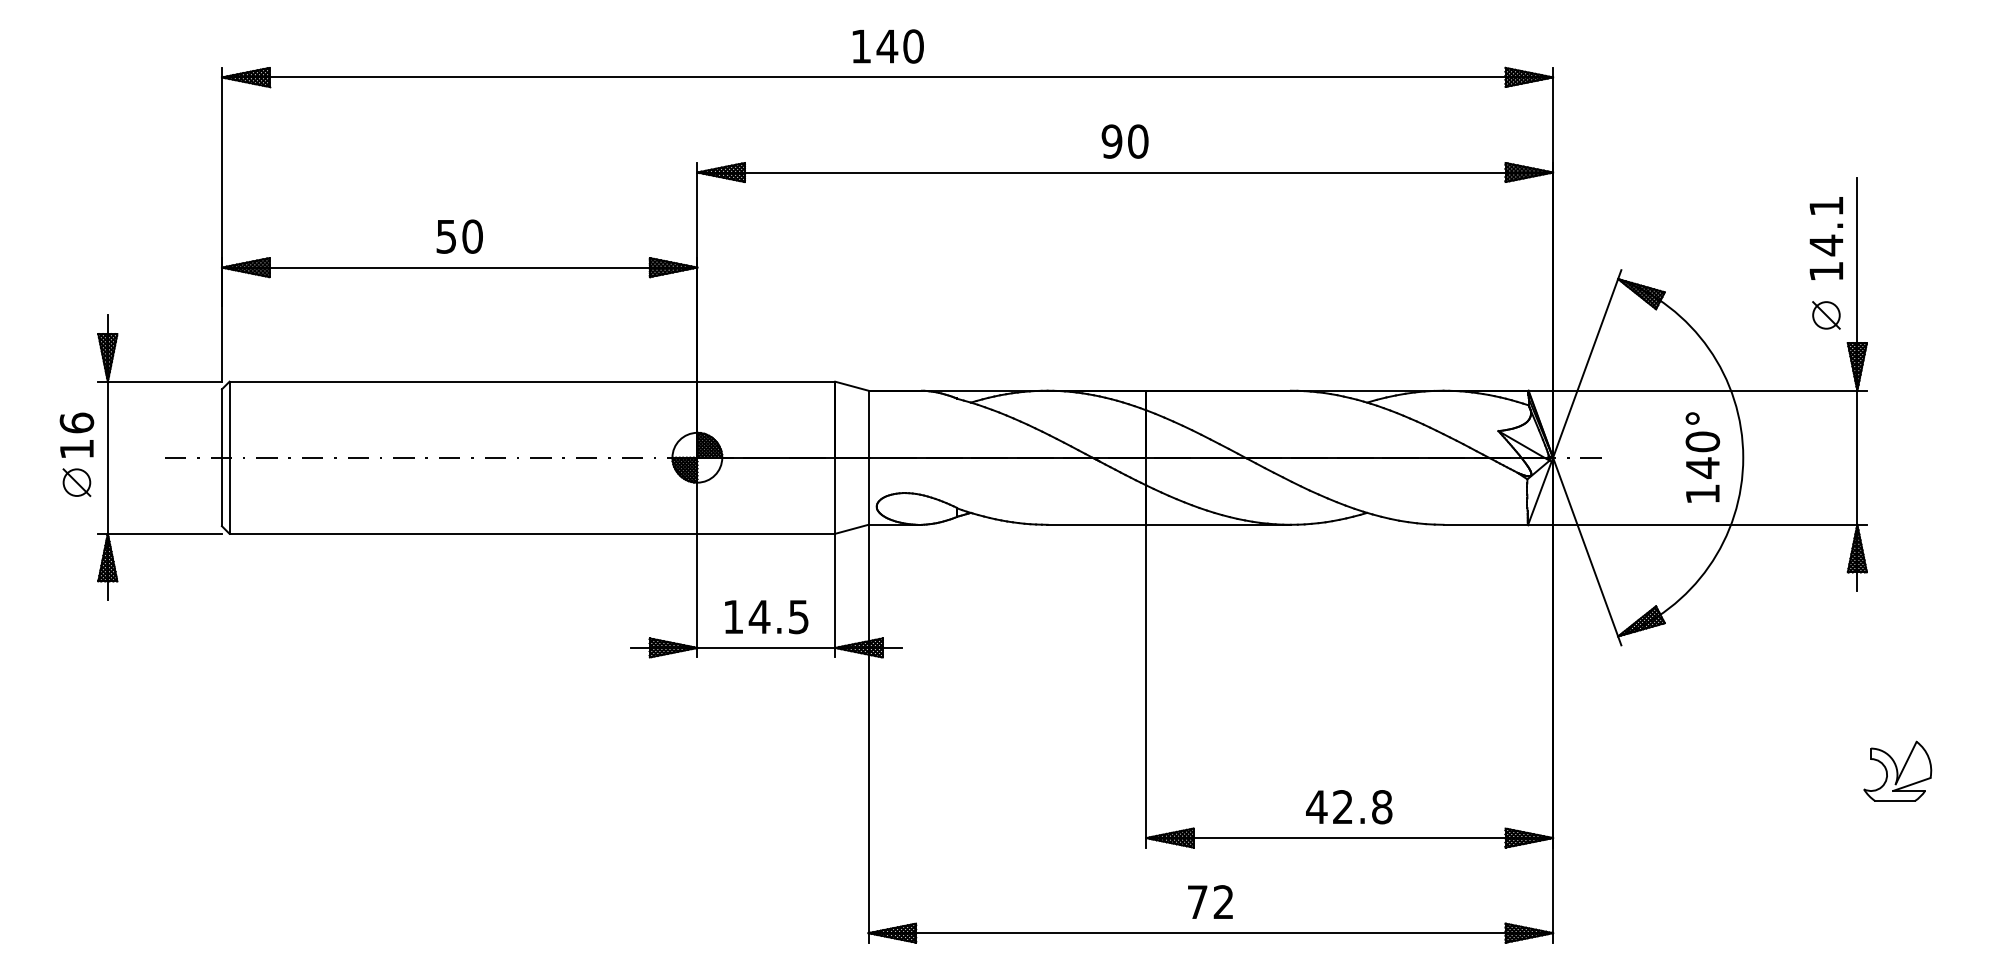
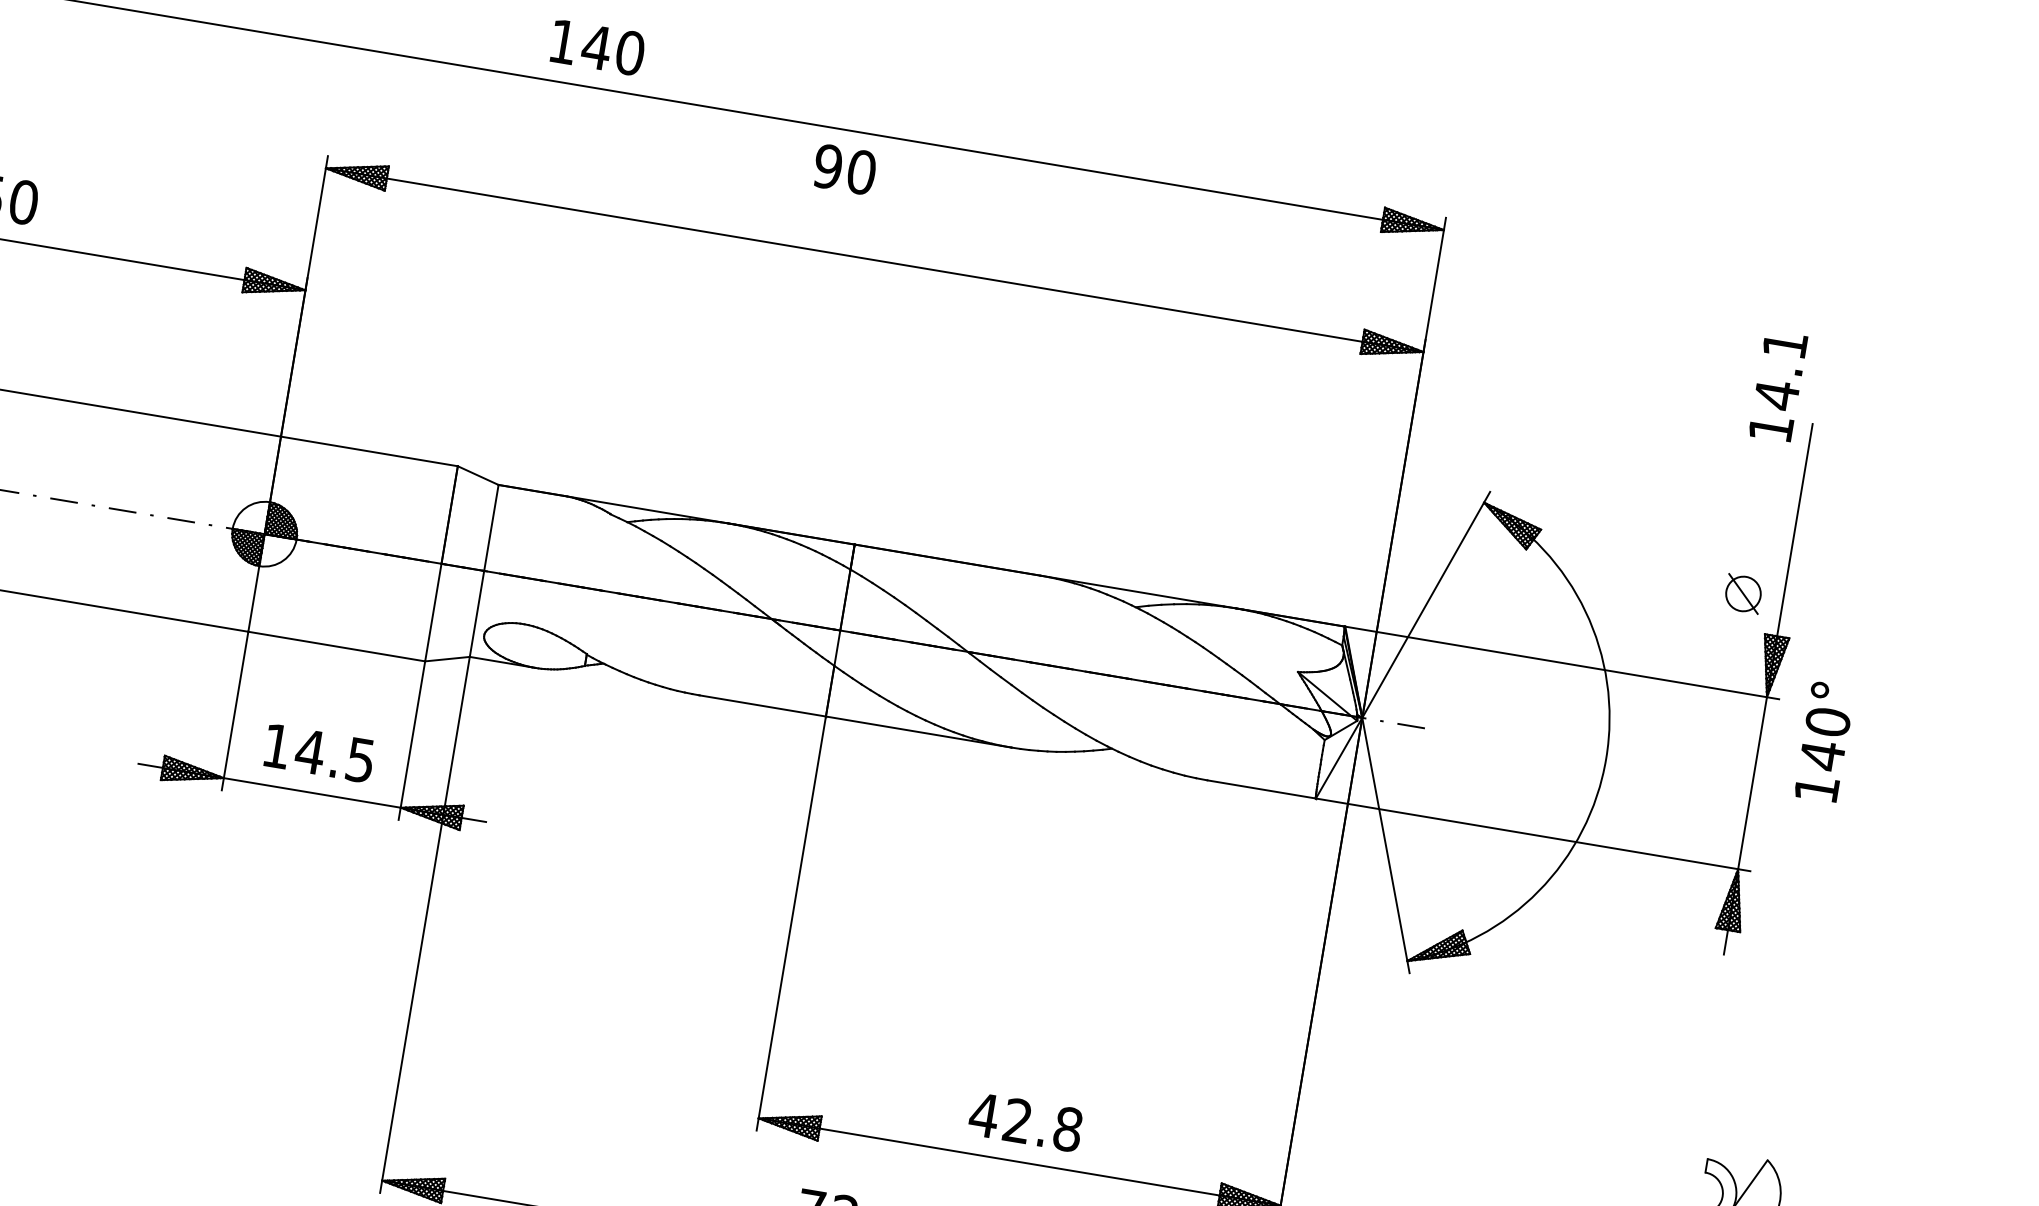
text: (1124, 141) -> (844, 169), moved
text: (1825, 238) -> (1777, 386), moved
text: (1702, 457) -> (1824, 742), moved

